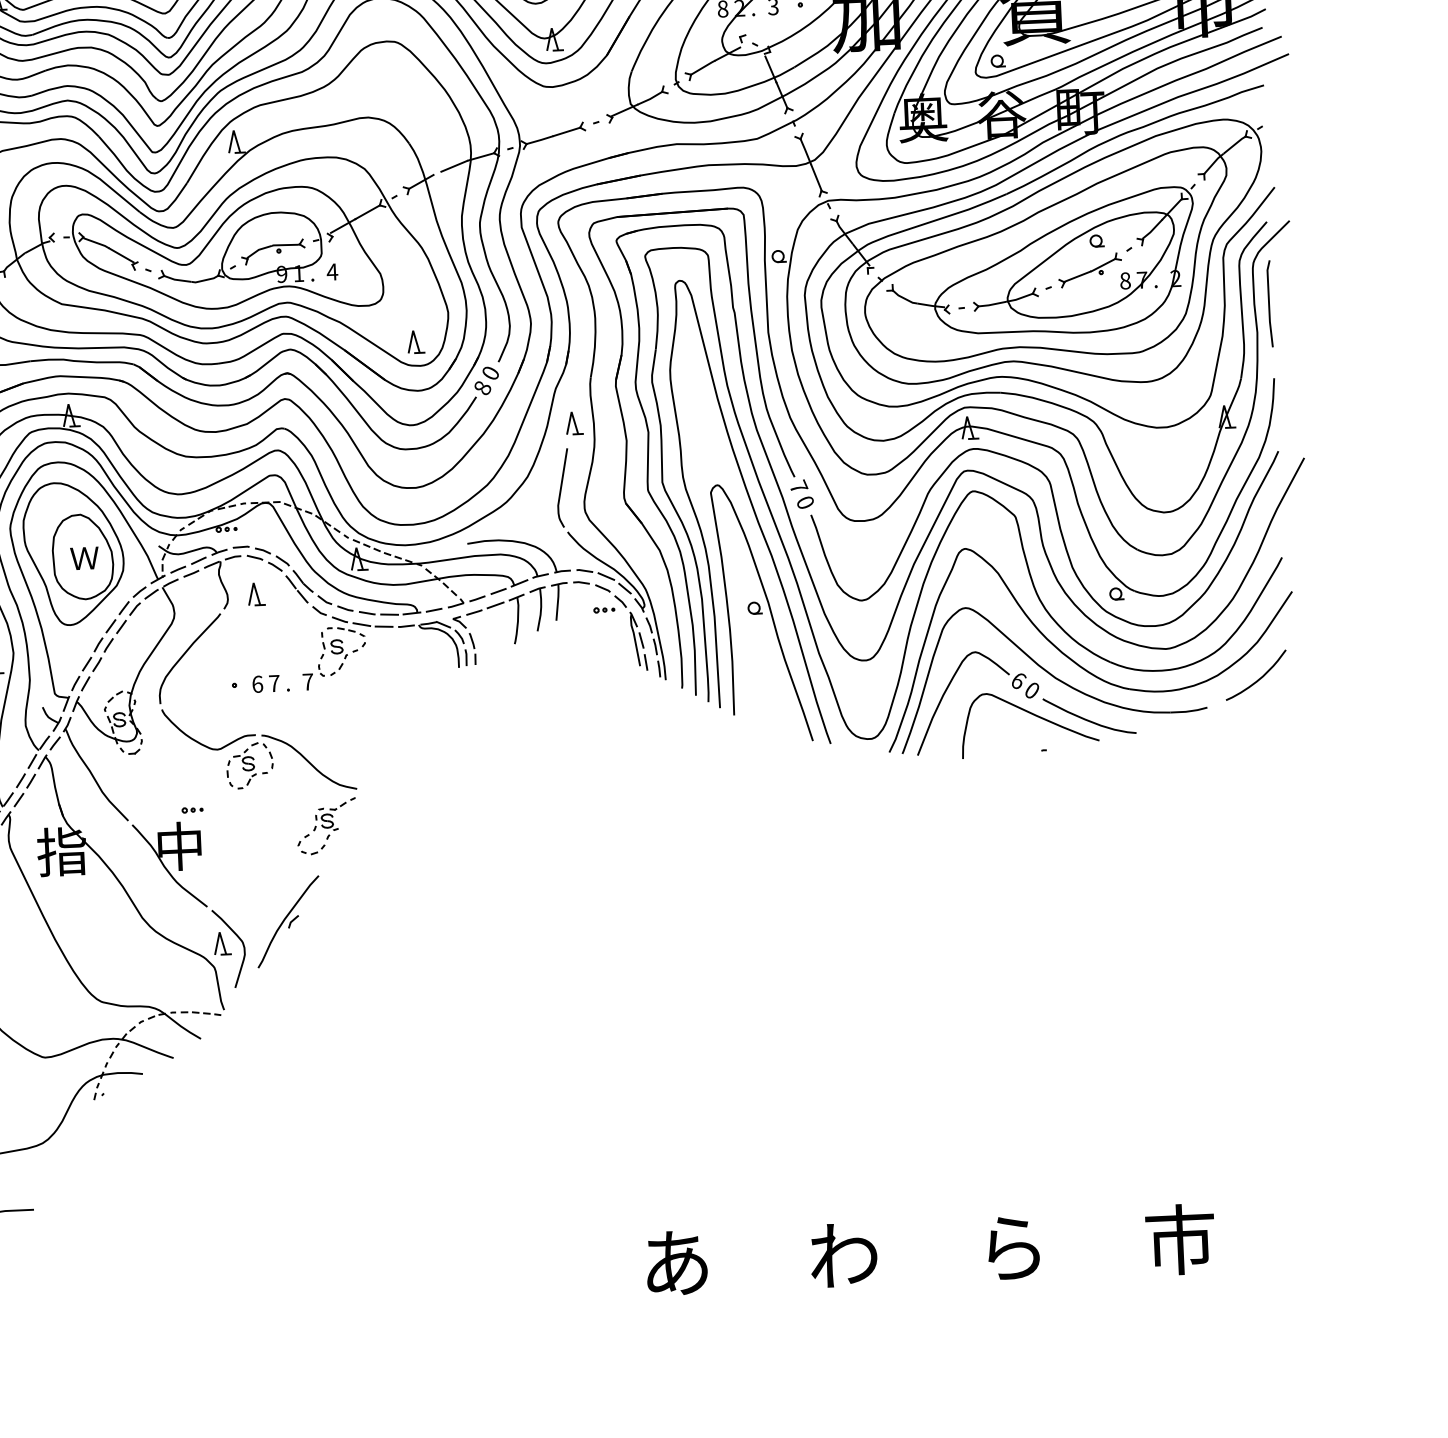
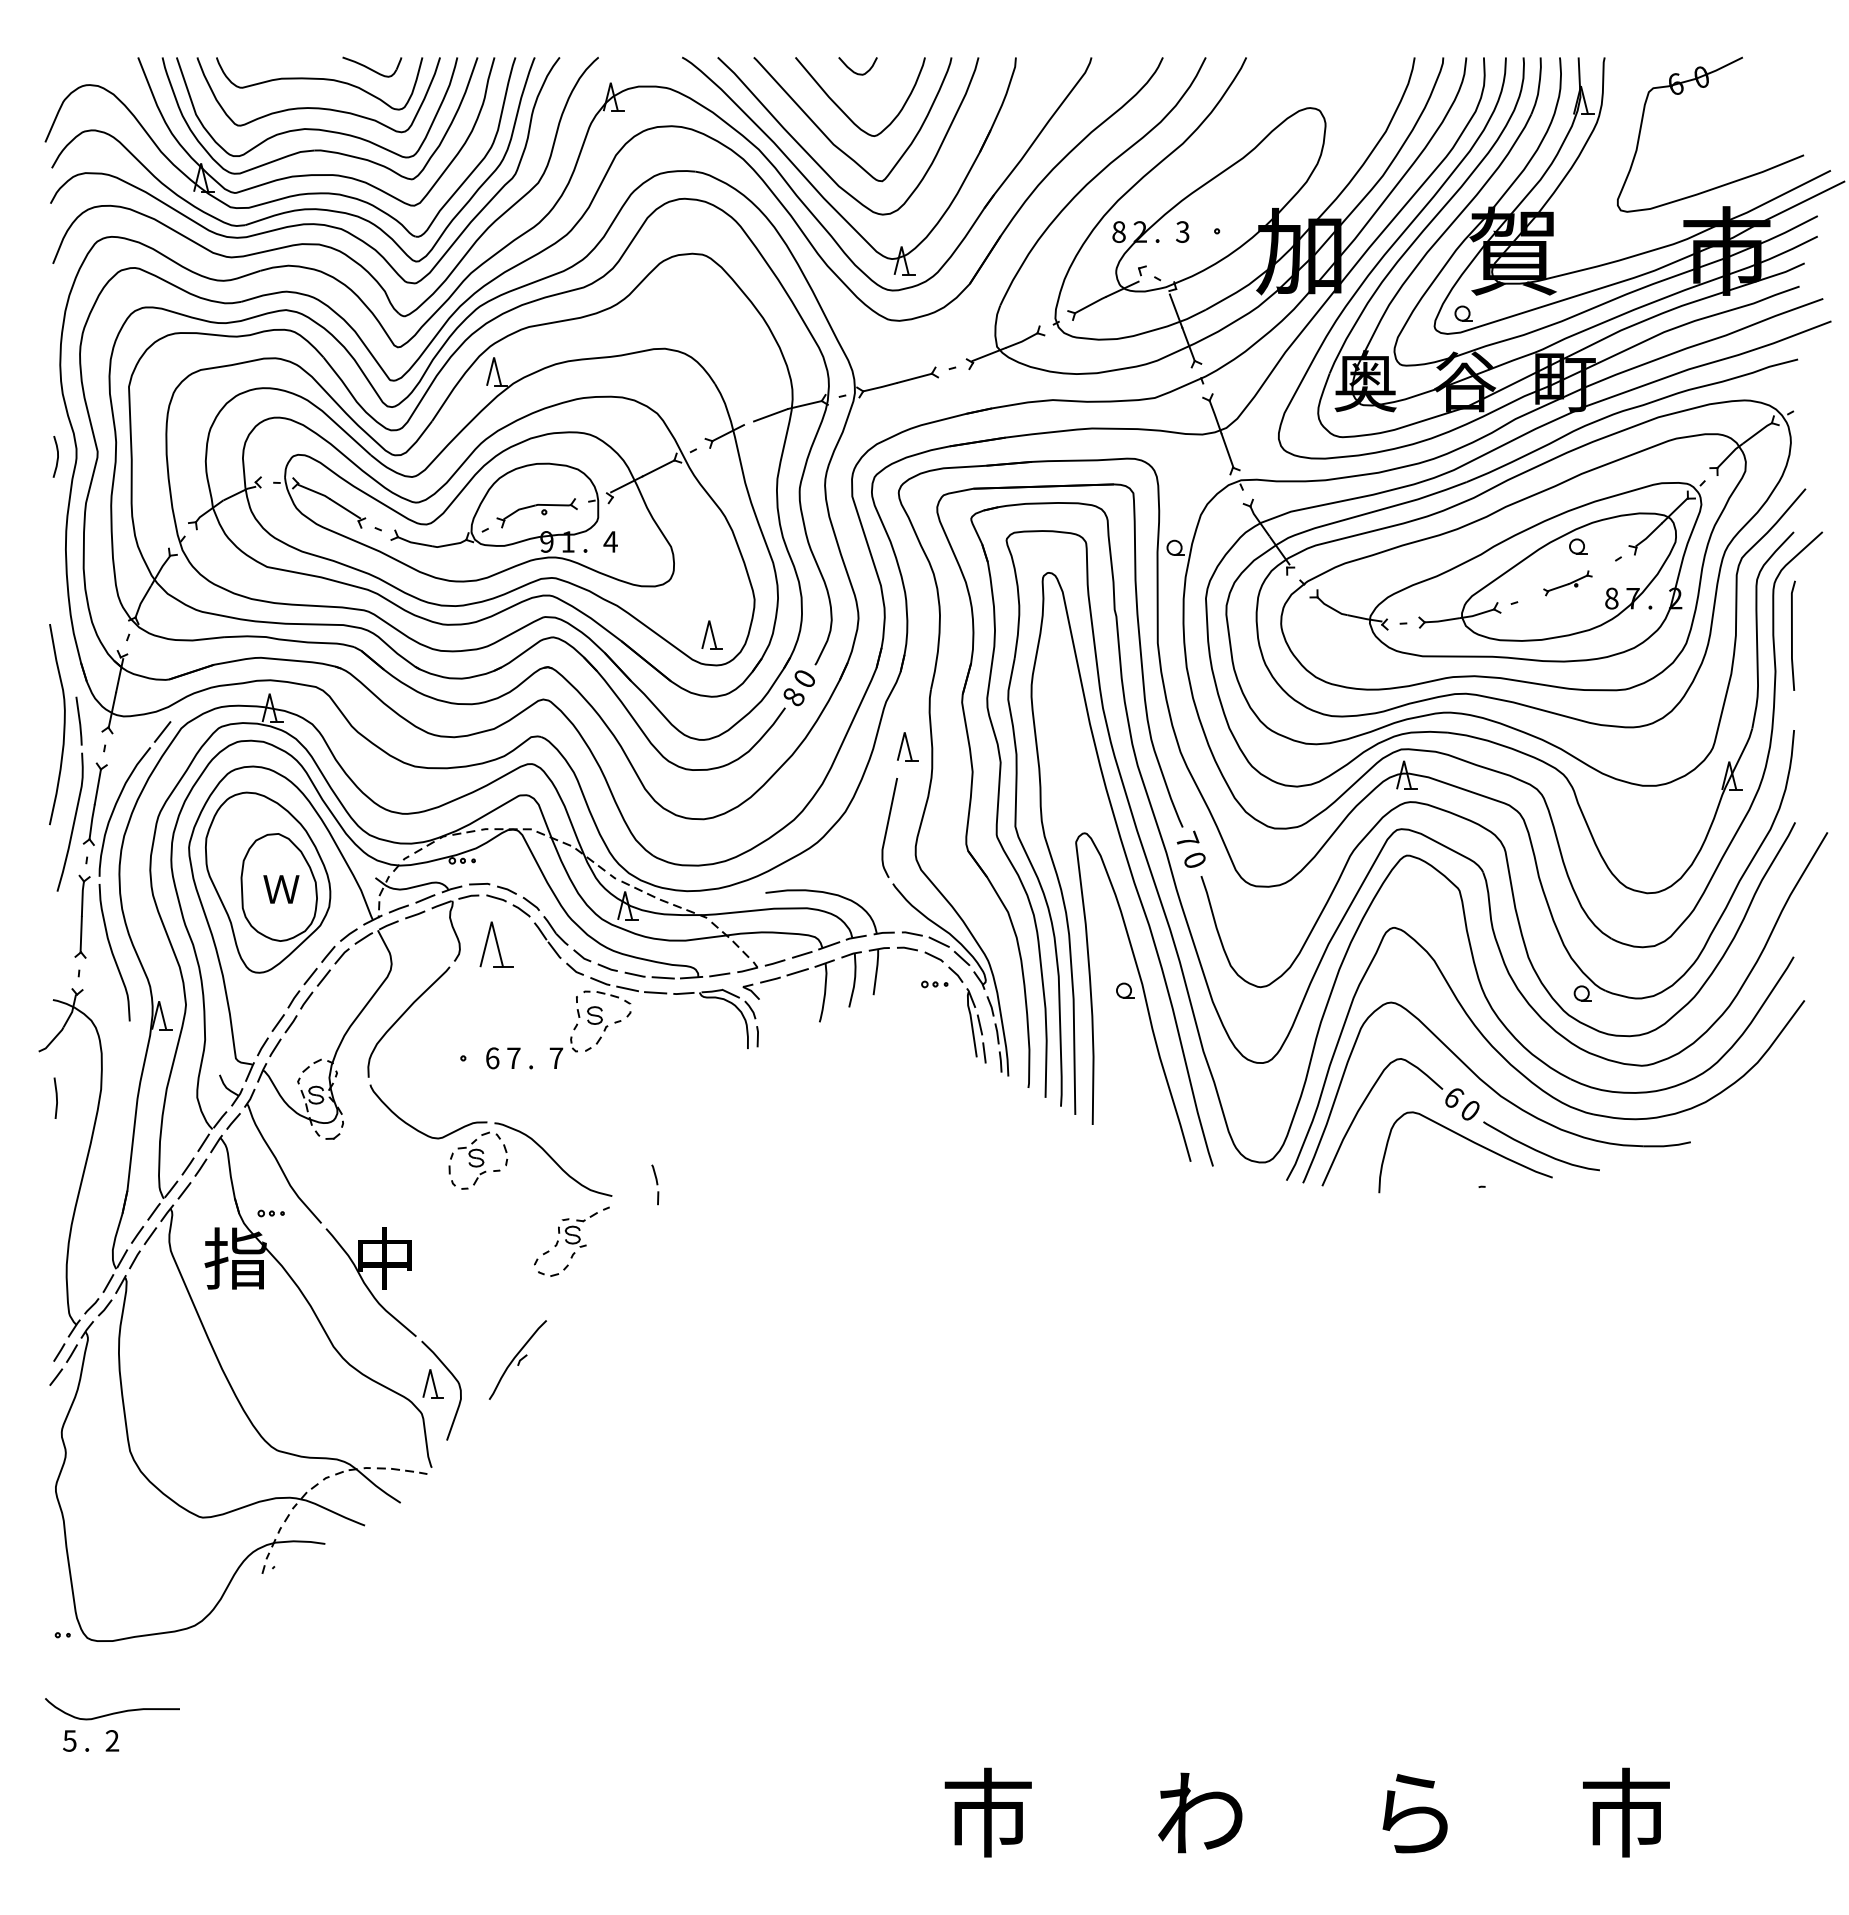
part: (1089, 270) -> (1567, 583), size x0.6
part: (255, 593) -> (495, 943), size x1.6
part: (472, 648) -> (655, 1184), moved
curve: (1258, 678) -> (1757, 1108), removed
part: (192, 810) -> (270, 1213), moved
part: (288, 921) -> (517, 1359), size x0.7
text: (675, 1262) -> (987, 1812), あ -> 市

